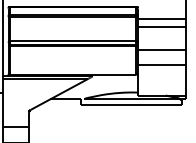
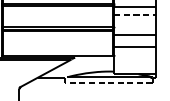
line: (162, 27) -> (135, 14), solid -> dashed
line: (130, 105) -> (108, 82), solid -> dashed

